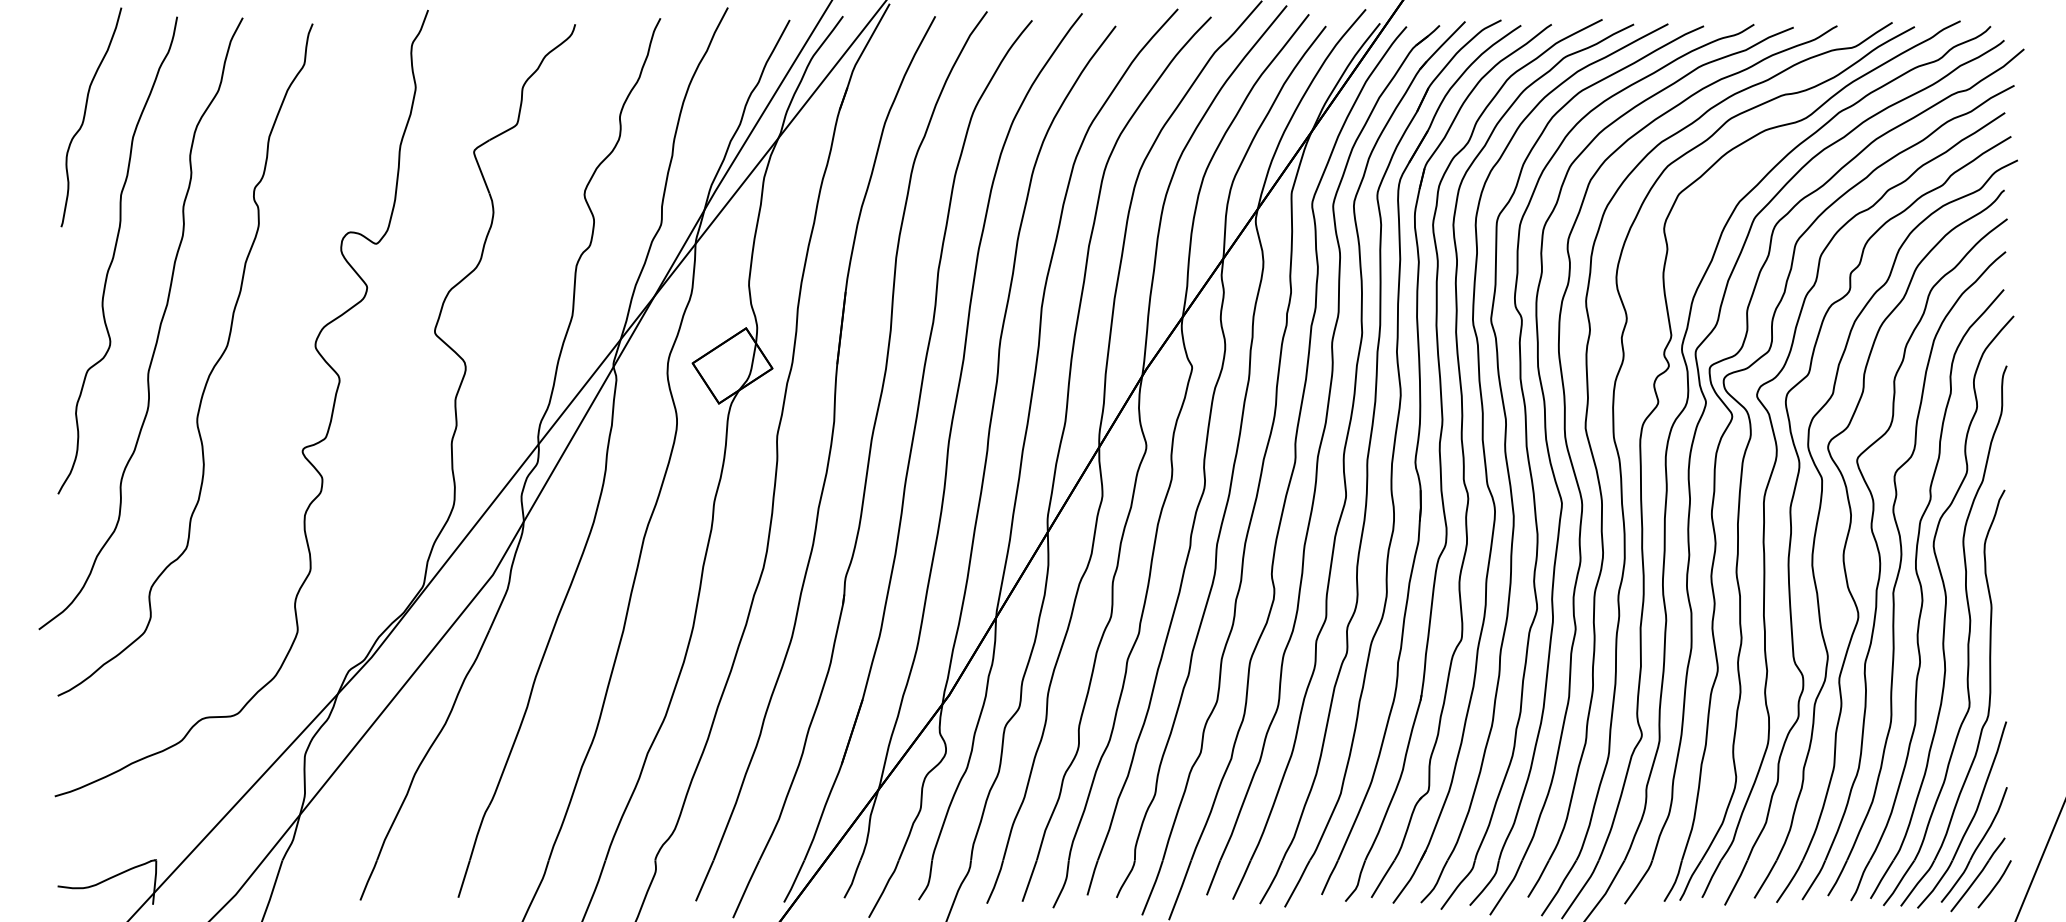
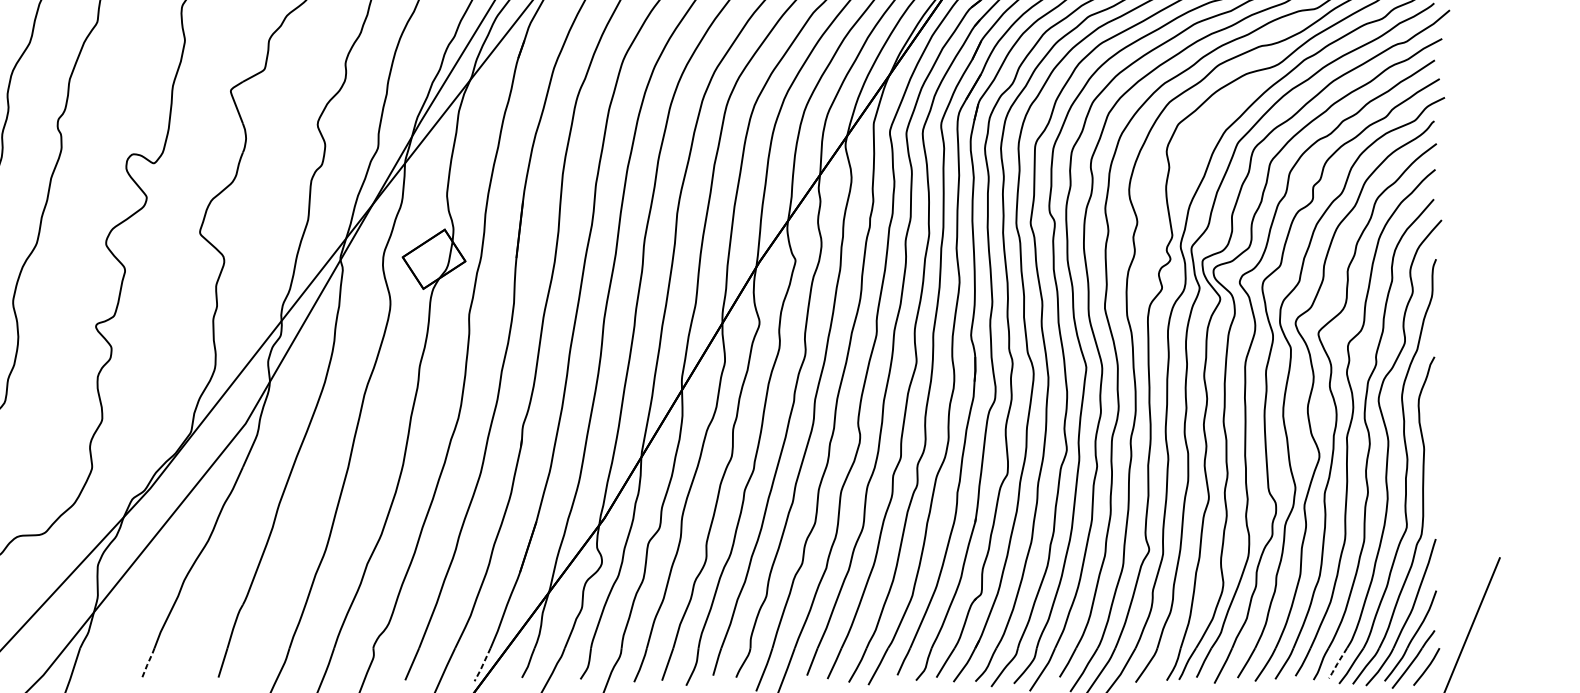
line: (368, 880) -> (147, 663), solid -> dashed
line: (1881, 880) -> (1337, 663), solid -> dashed
line: (794, 882) -> (482, 665), solid -> dashed

